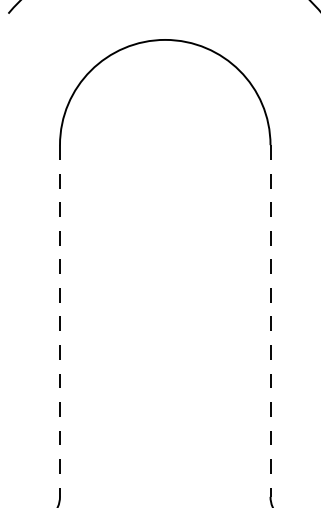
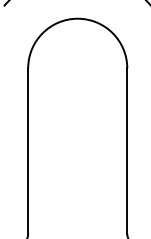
line: (60, 321) -> (28, 151), dashed -> solid
line: (270, 321) -> (127, 151), dashed -> solid

